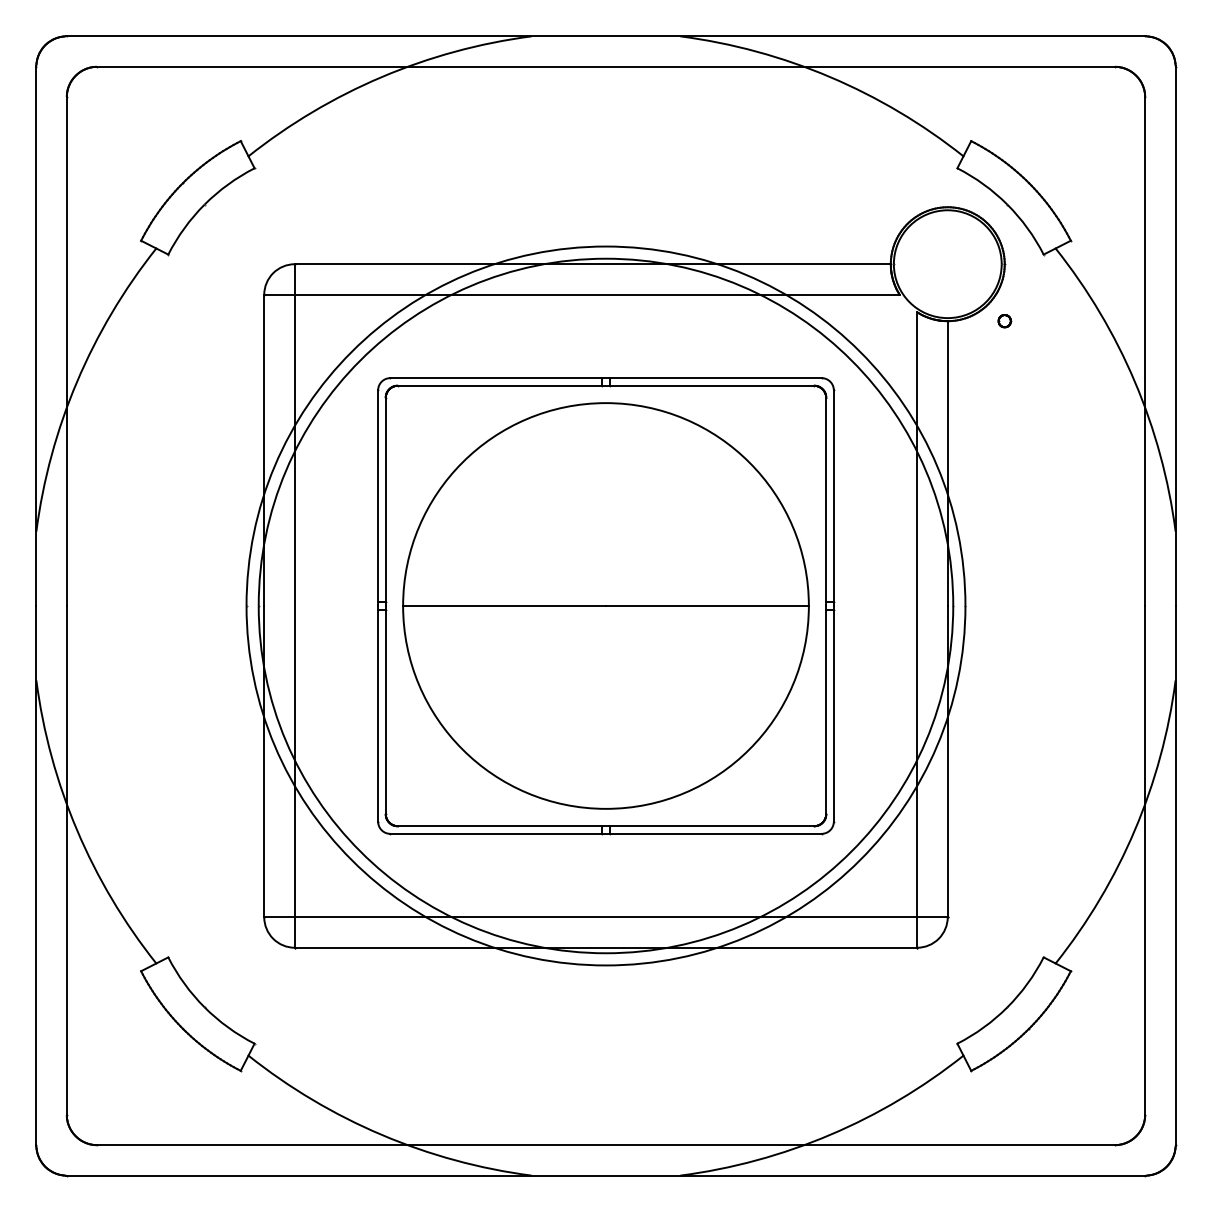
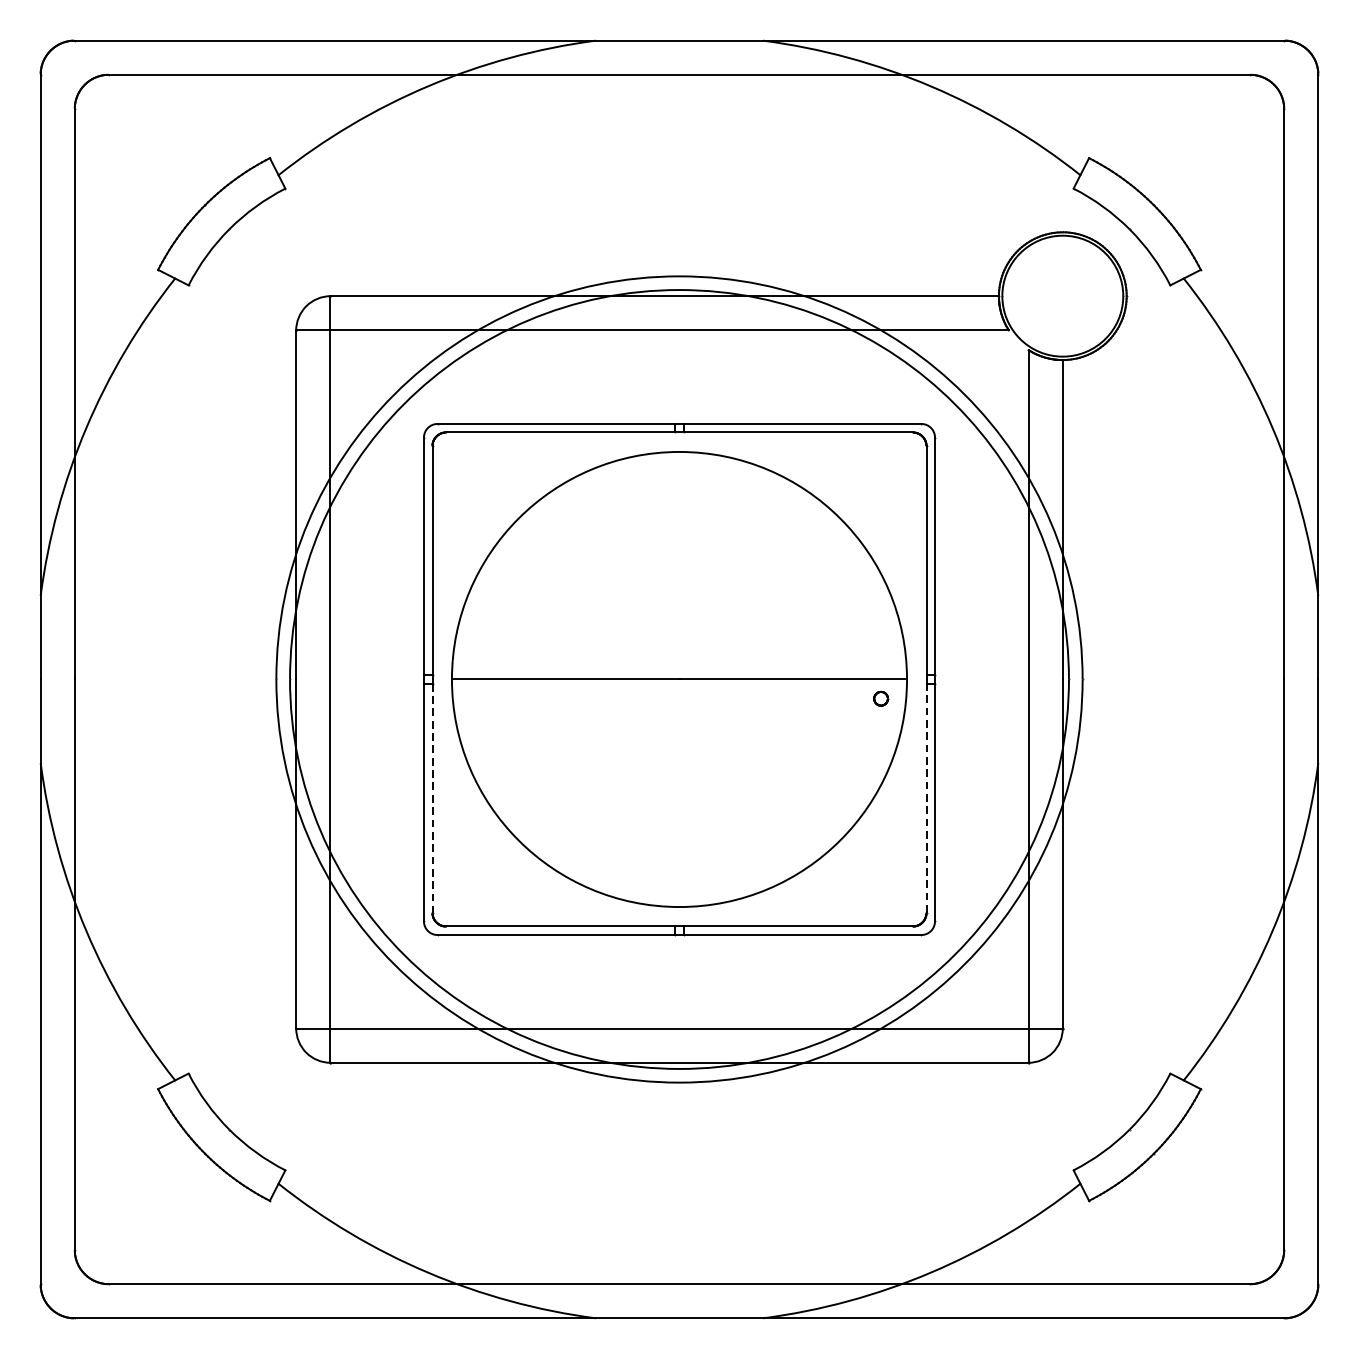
part: (1004, 321) -> (880, 699), moved
line: (826, 711) -> (926, 797), solid -> dashed
line: (385, 712) -> (432, 798), solid -> dashed

